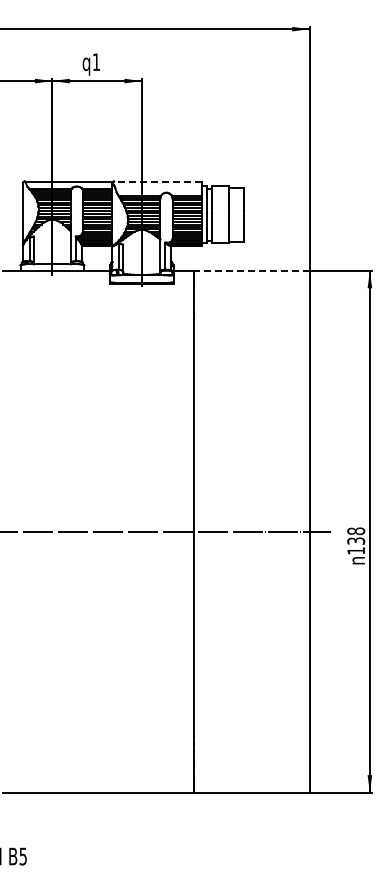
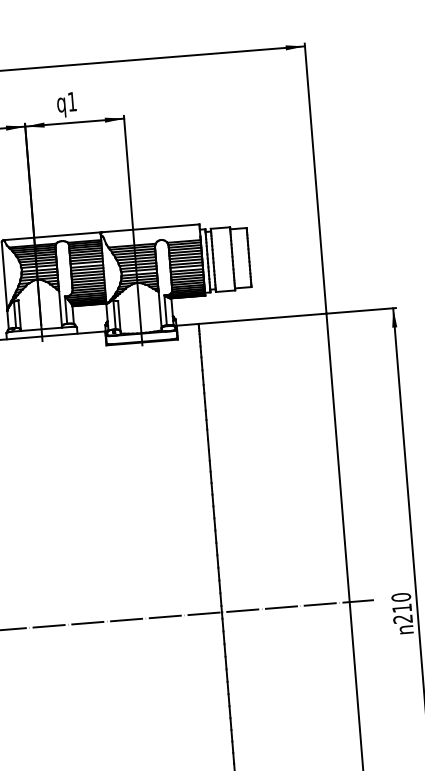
line: (157, 181) -> (150, 228), dashed -> solid
line: (251, 270) -> (262, 318), dashed -> solid
text: (356, 540) -> (402, 607), 138 -> 210

